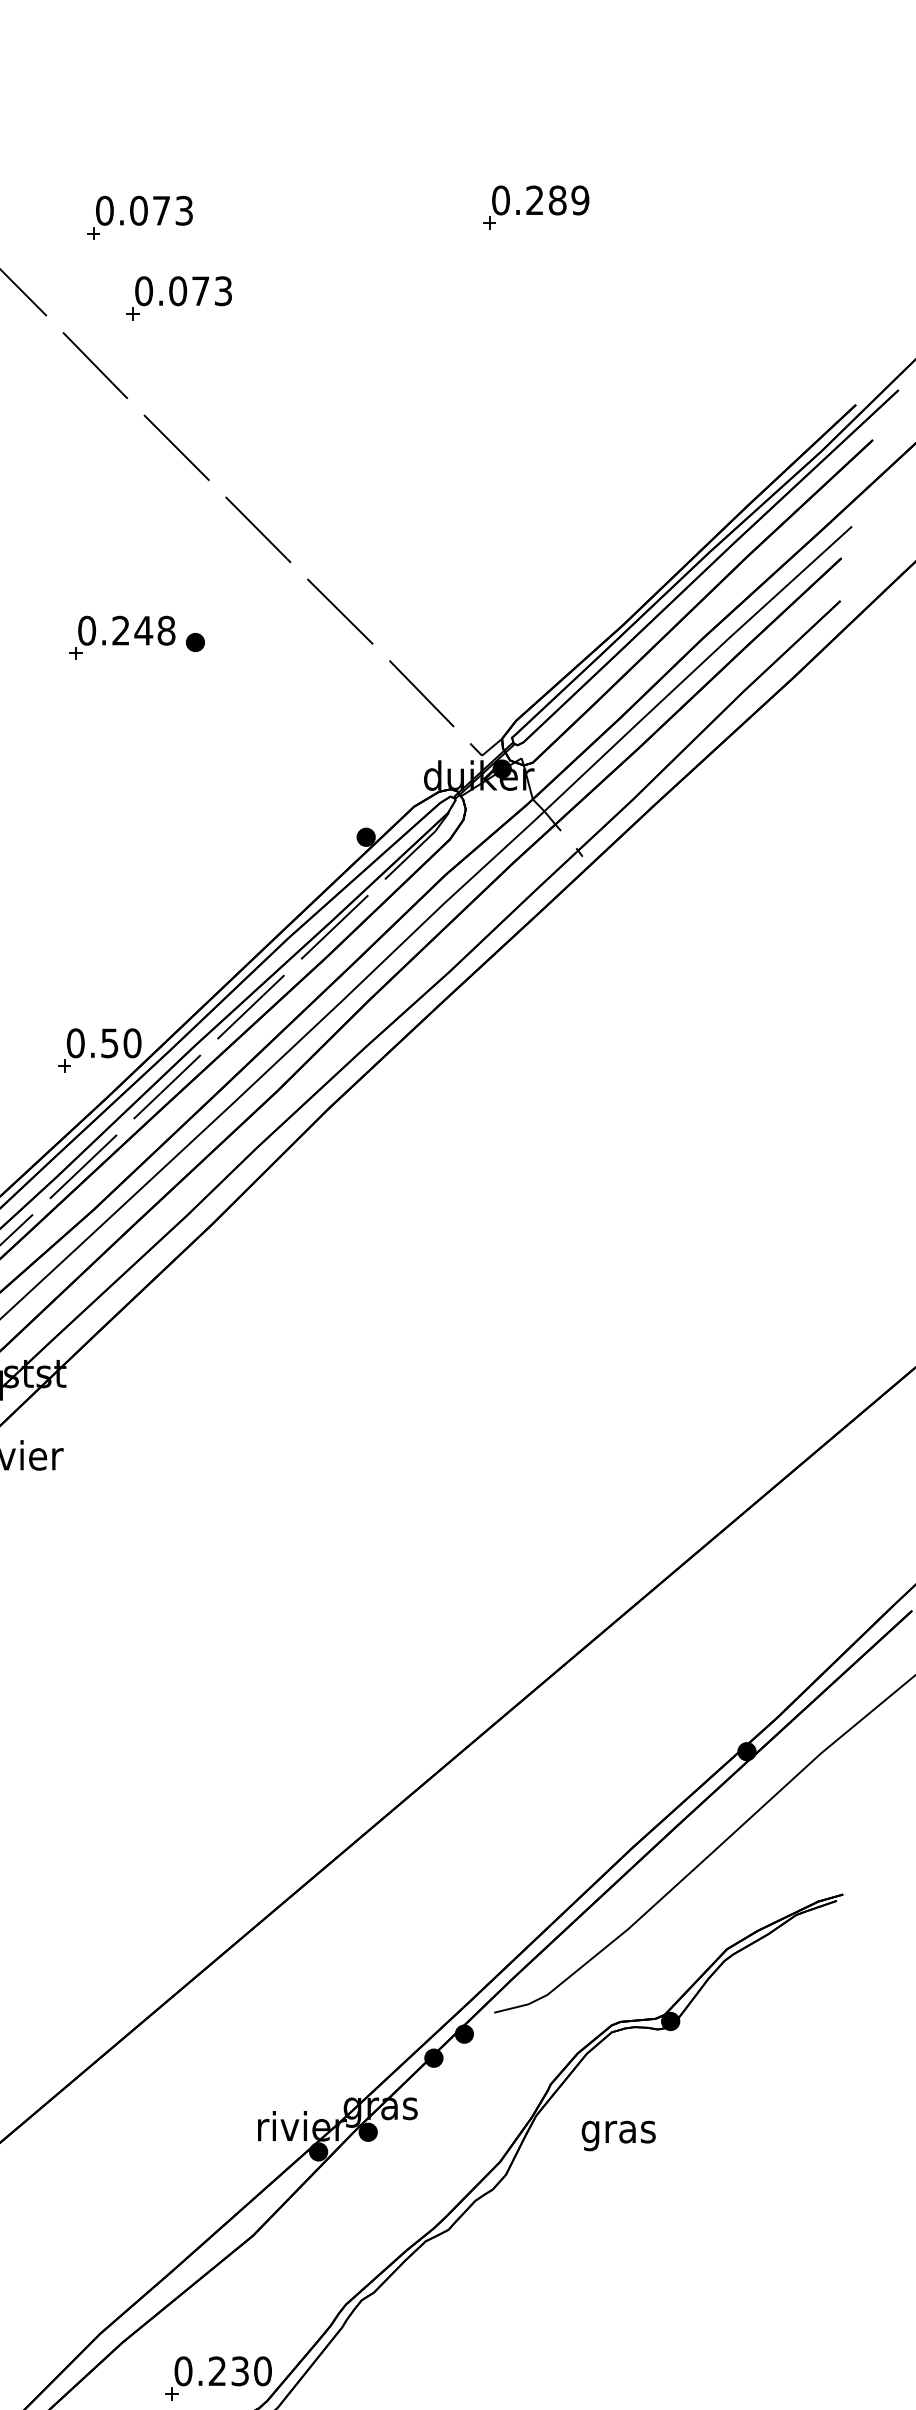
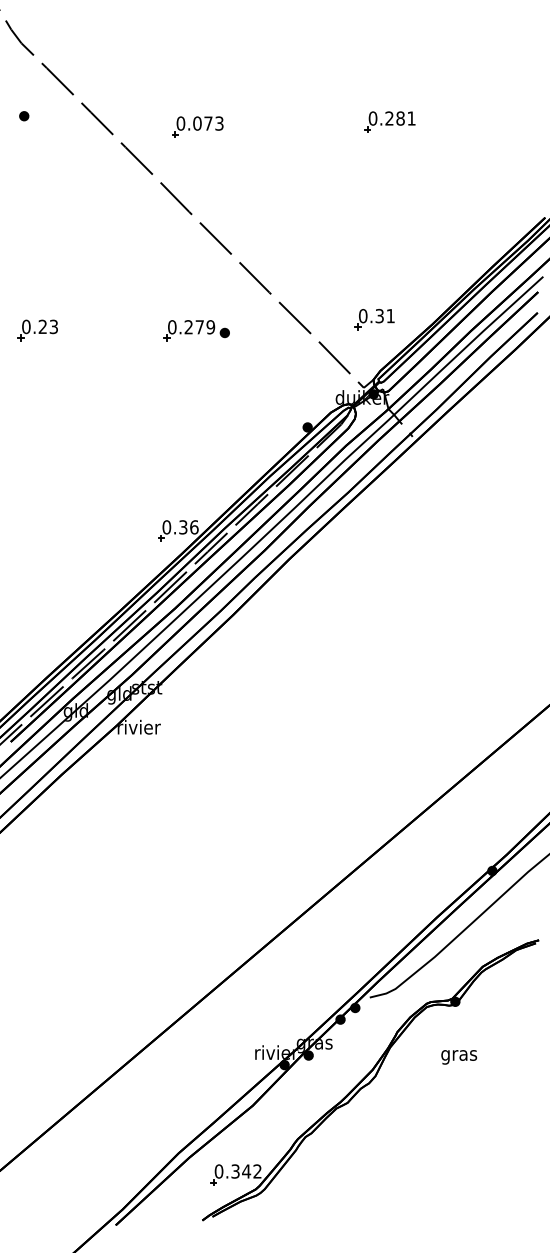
text: (580, 200) -> (411, 118), 0.289 -> 0.281
part: (178, 297) -> (216, 165), removed
part: (503, 614) -> (374, 319), added
text: (155, 631) -> (205, 327), 0.248 -> 0.279
text: (120, 1043) -> (188, 527), 0.50 -> 0.36
text: (619, 2136) -> (459, 1057), moved
text: (240, 2371) -> (246, 1171), 0.230 -> 0.342

